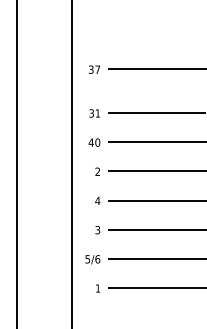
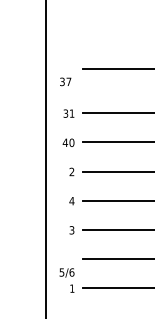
text: (93, 69) -> (64, 81), moved
text: (92, 259) -> (66, 272), moved

